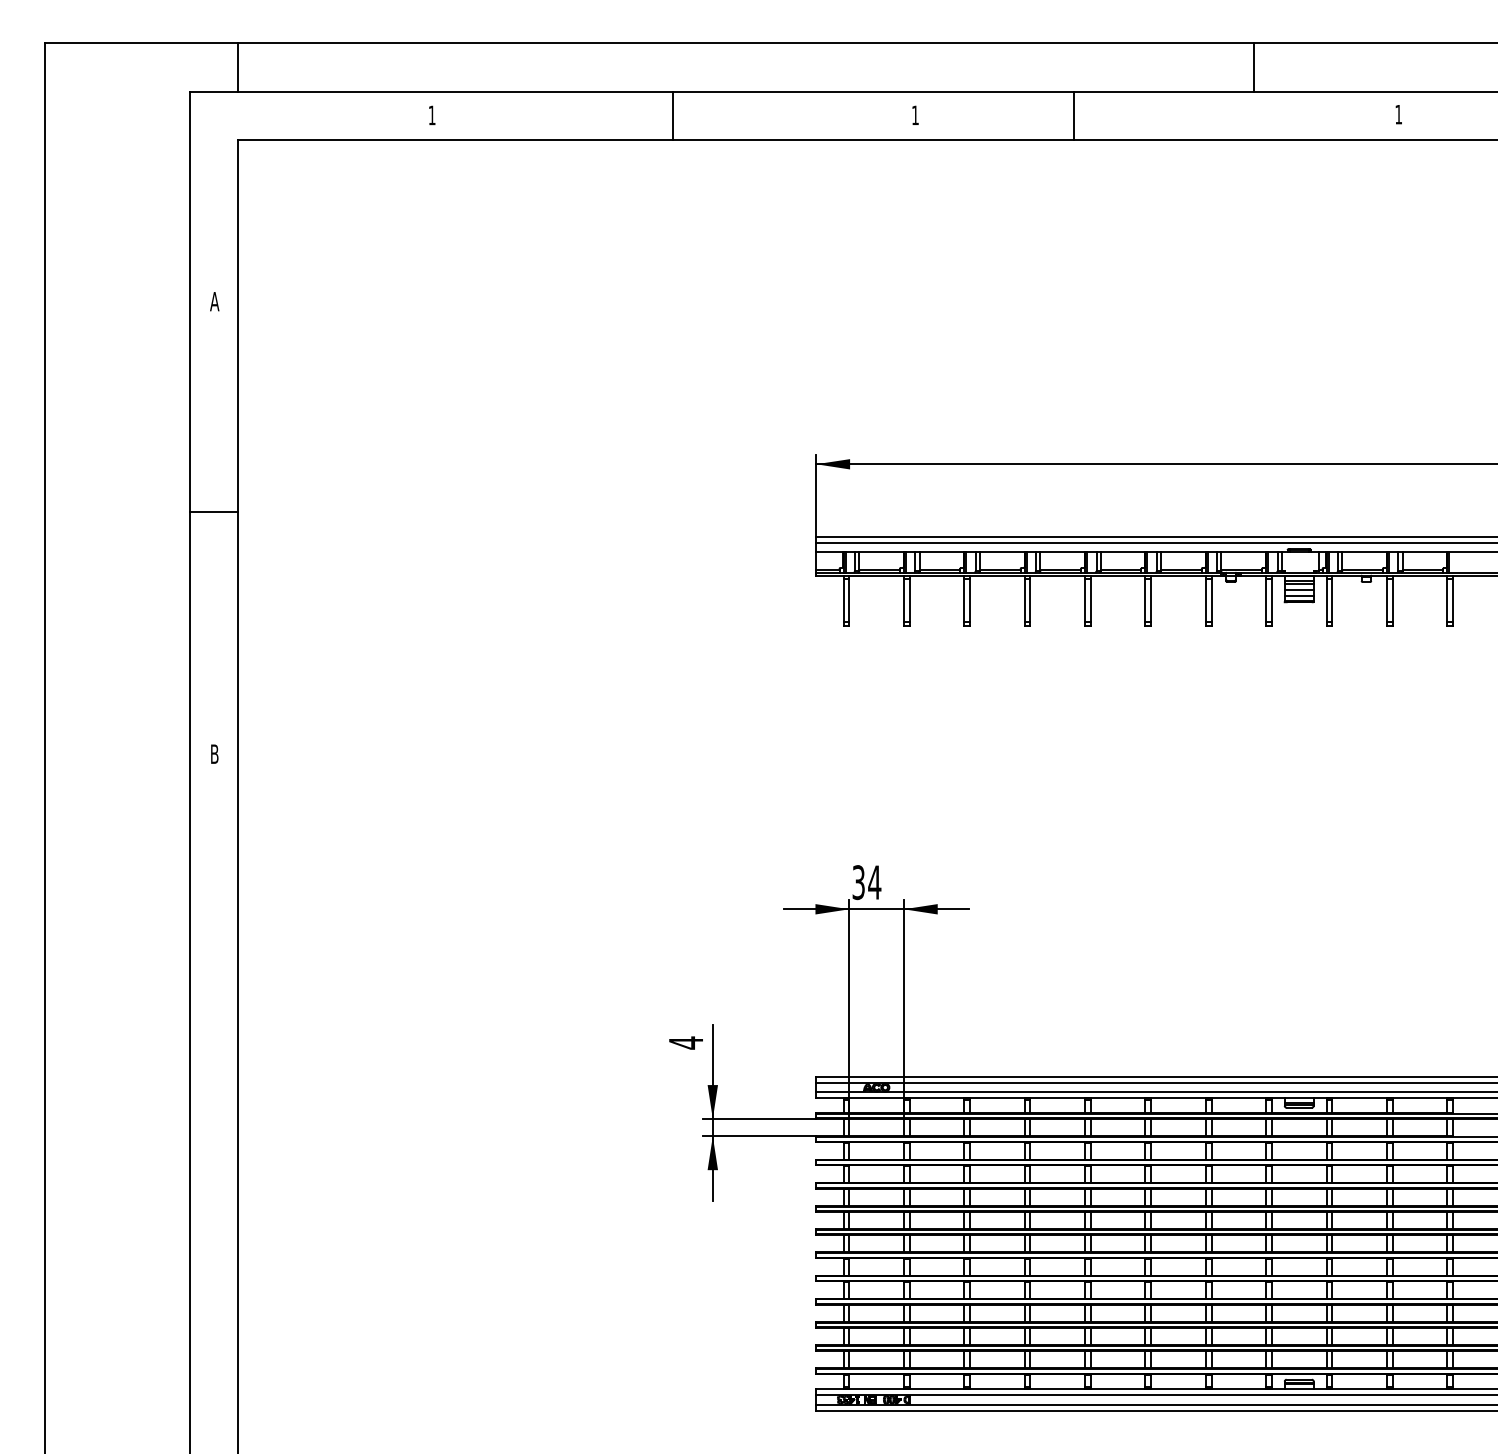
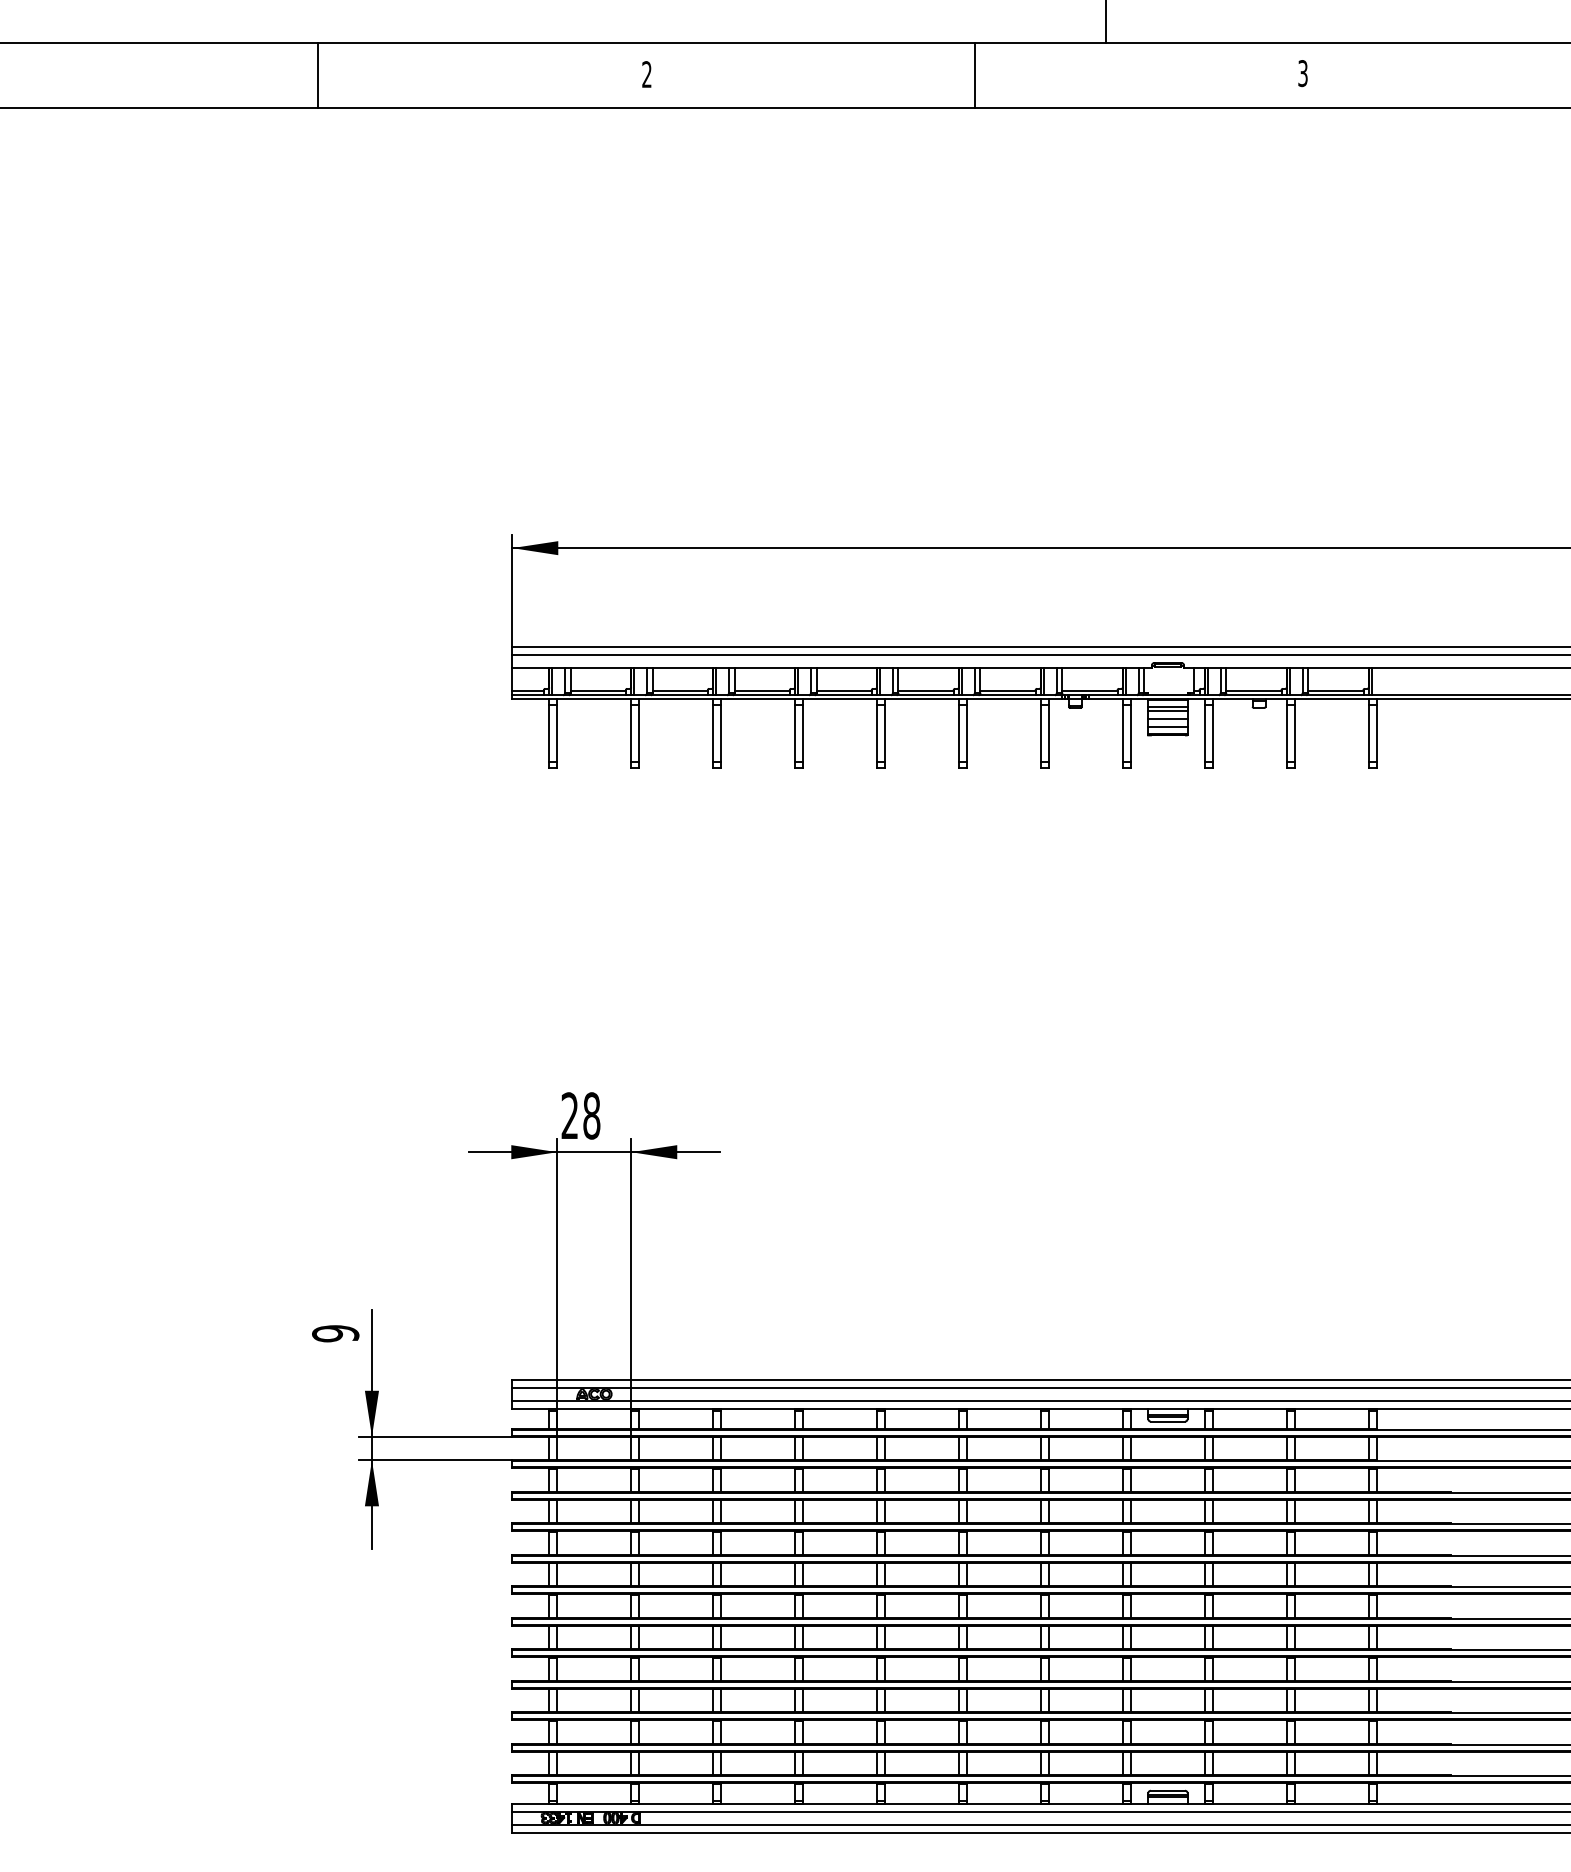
text: (915, 114) -> (647, 73), 1 -> 2
text: (1398, 114) -> (1302, 73), 1 -> 3
line: (1073, 115) -> (974, 74), moved
text: (866, 882) -> (580, 1115), 34 -> 28
text: (685, 1042) -> (334, 1333), 4 -> 9

